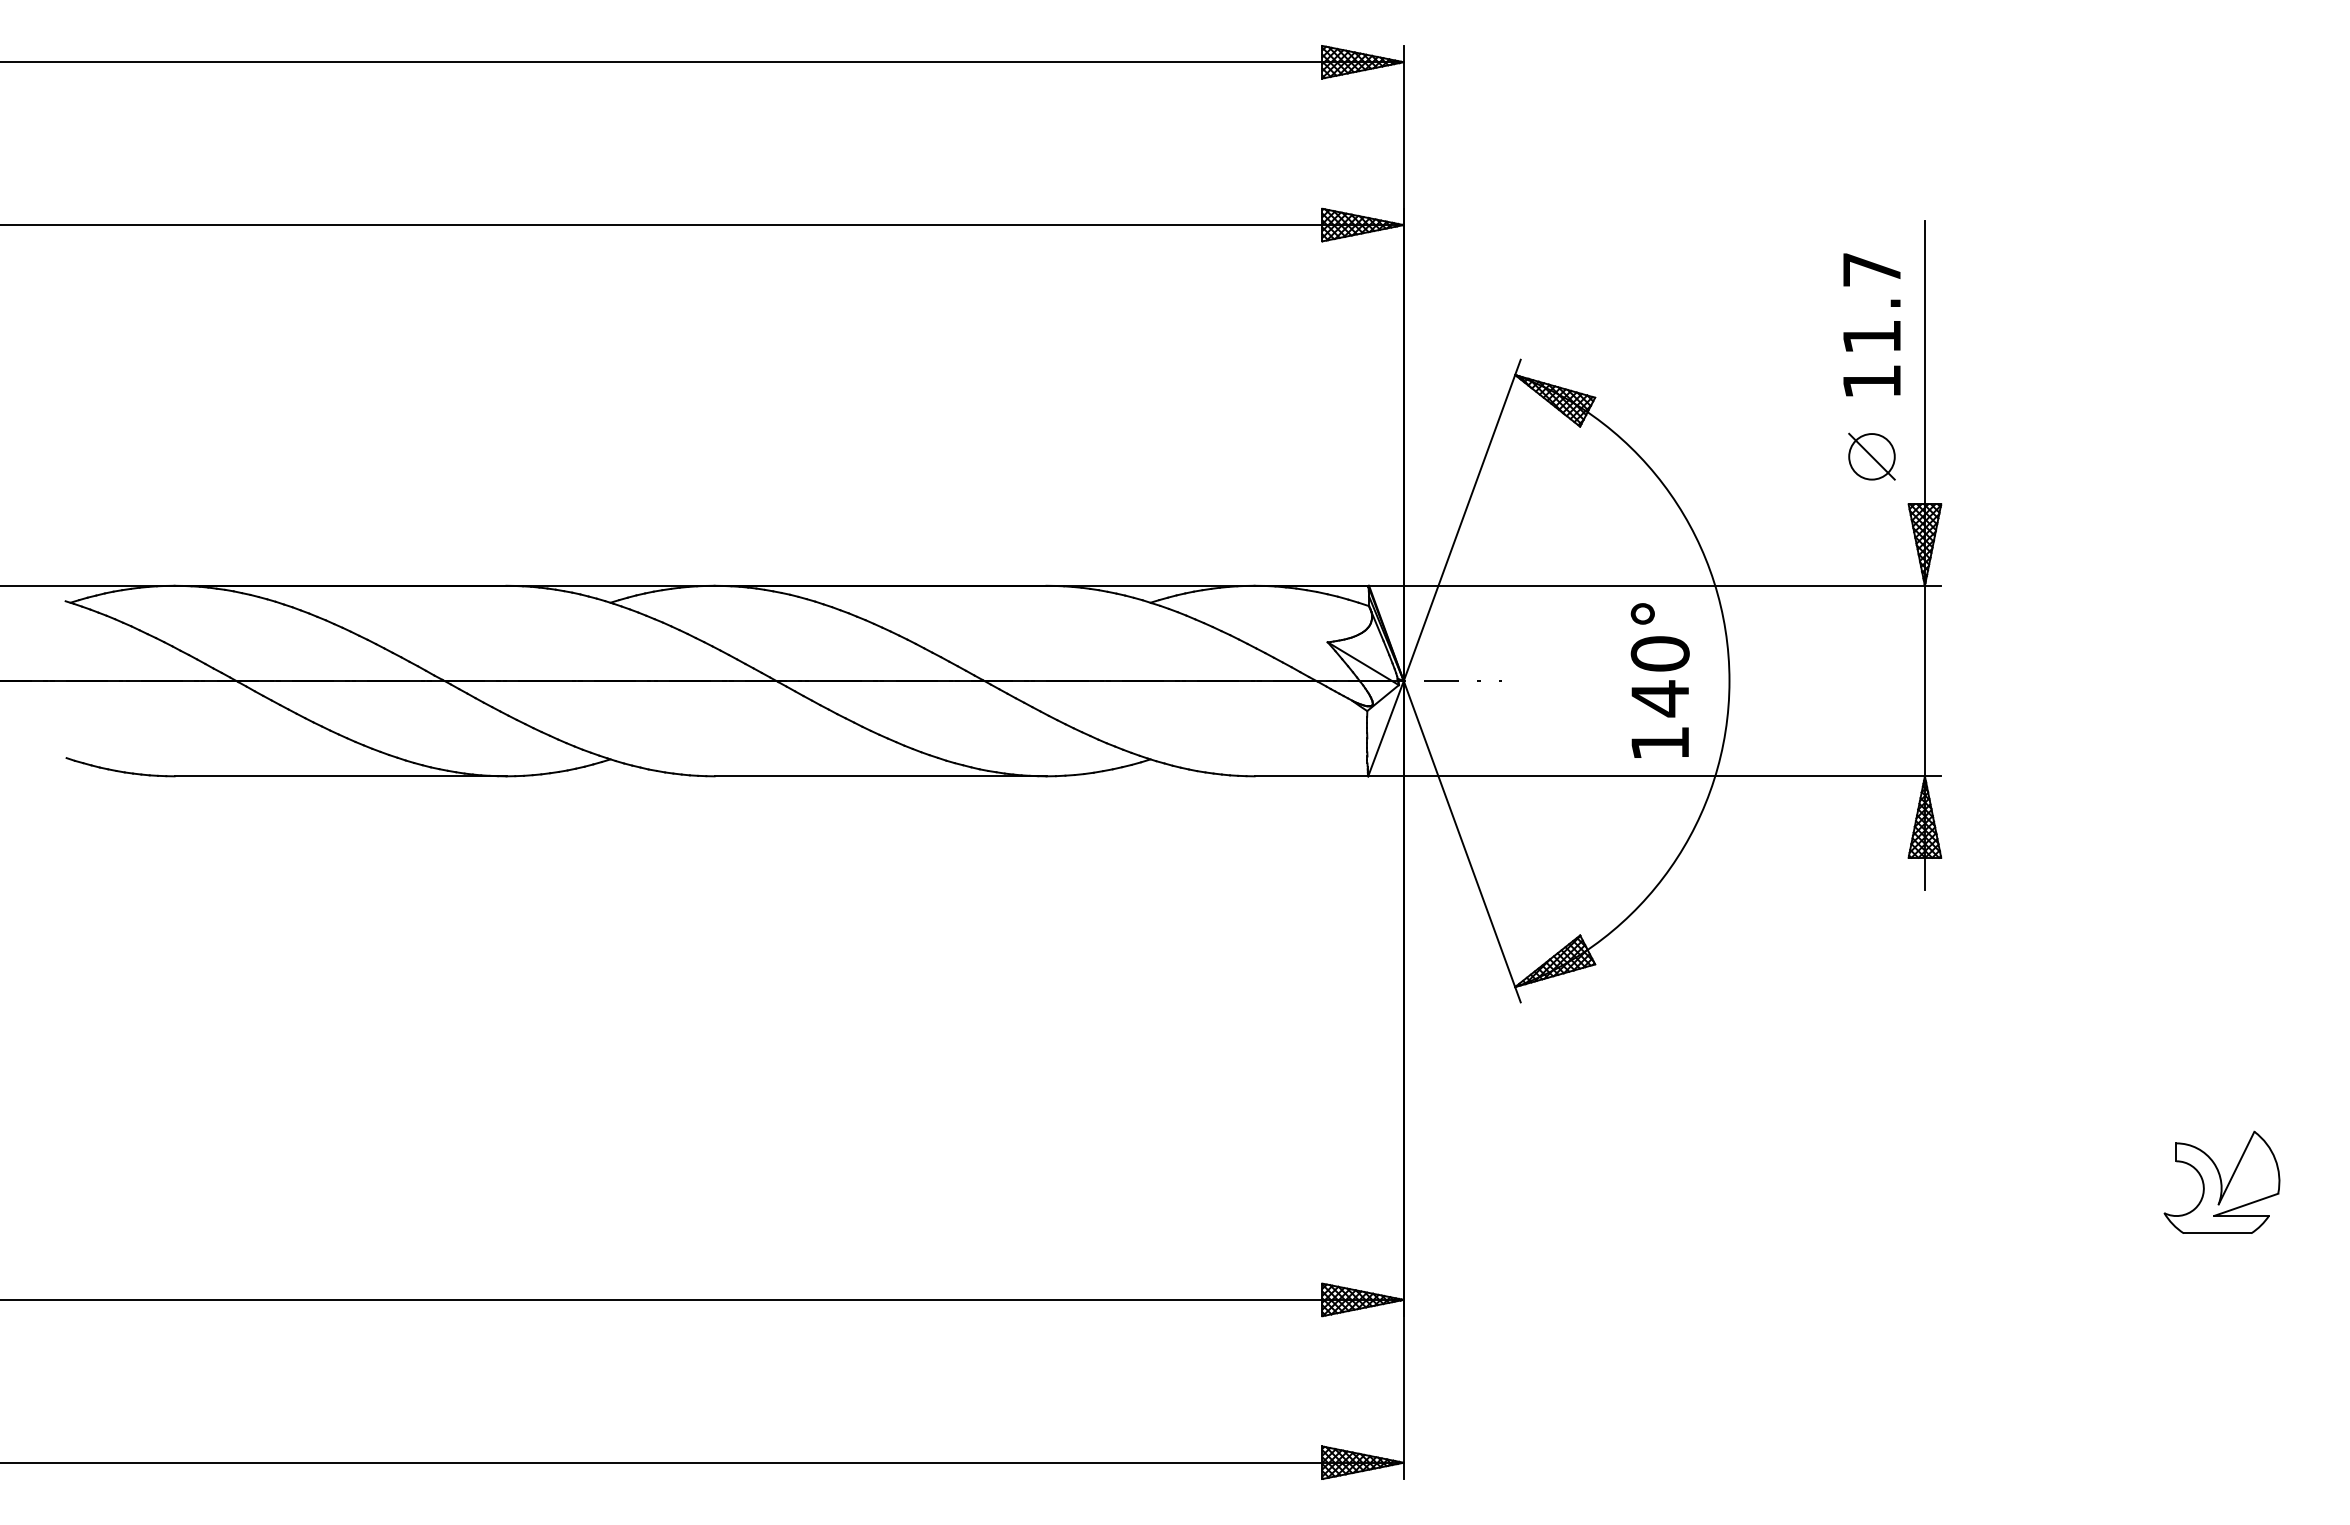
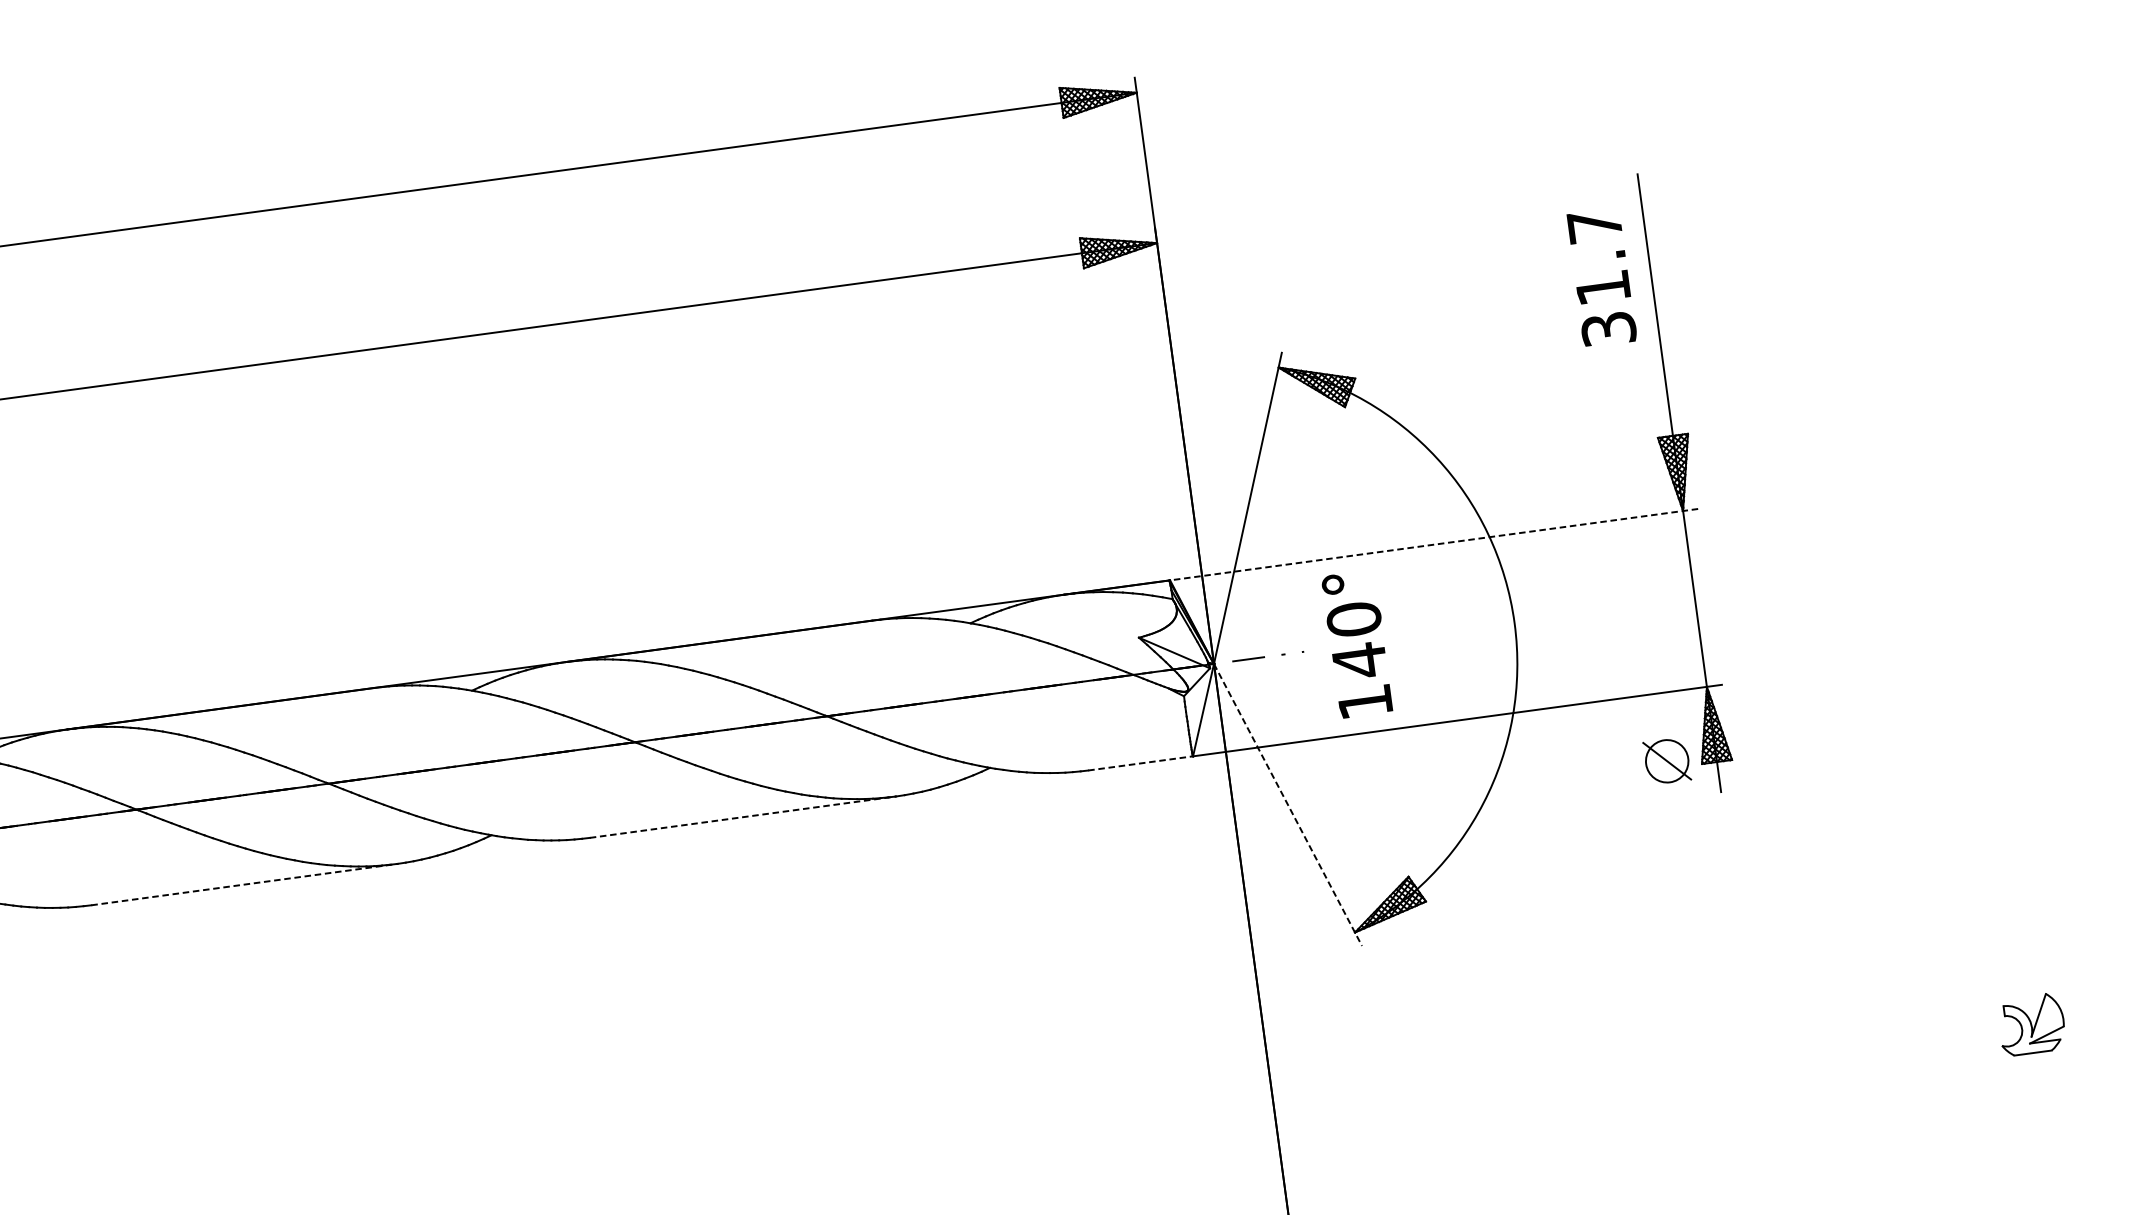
text: (1871, 381) -> (1608, 329), 11.7 -> 31.7
part: (1871, 456) -> (1666, 761), moved
line: (1654, 585) -> (1433, 544), solid -> dashed
text: (1659, 680) -> (1356, 644), moved
line: (340, 776) -> (244, 884), solid -> dashed
line: (880, 776) -> (742, 817), solid -> dashed
line: (1311, 776) -> (1140, 763), solid -> dashed
line: (1462, 841) -> (1288, 804), solid -> dashed
part: (2221, 1181) -> (2031, 1023), size x0.6

